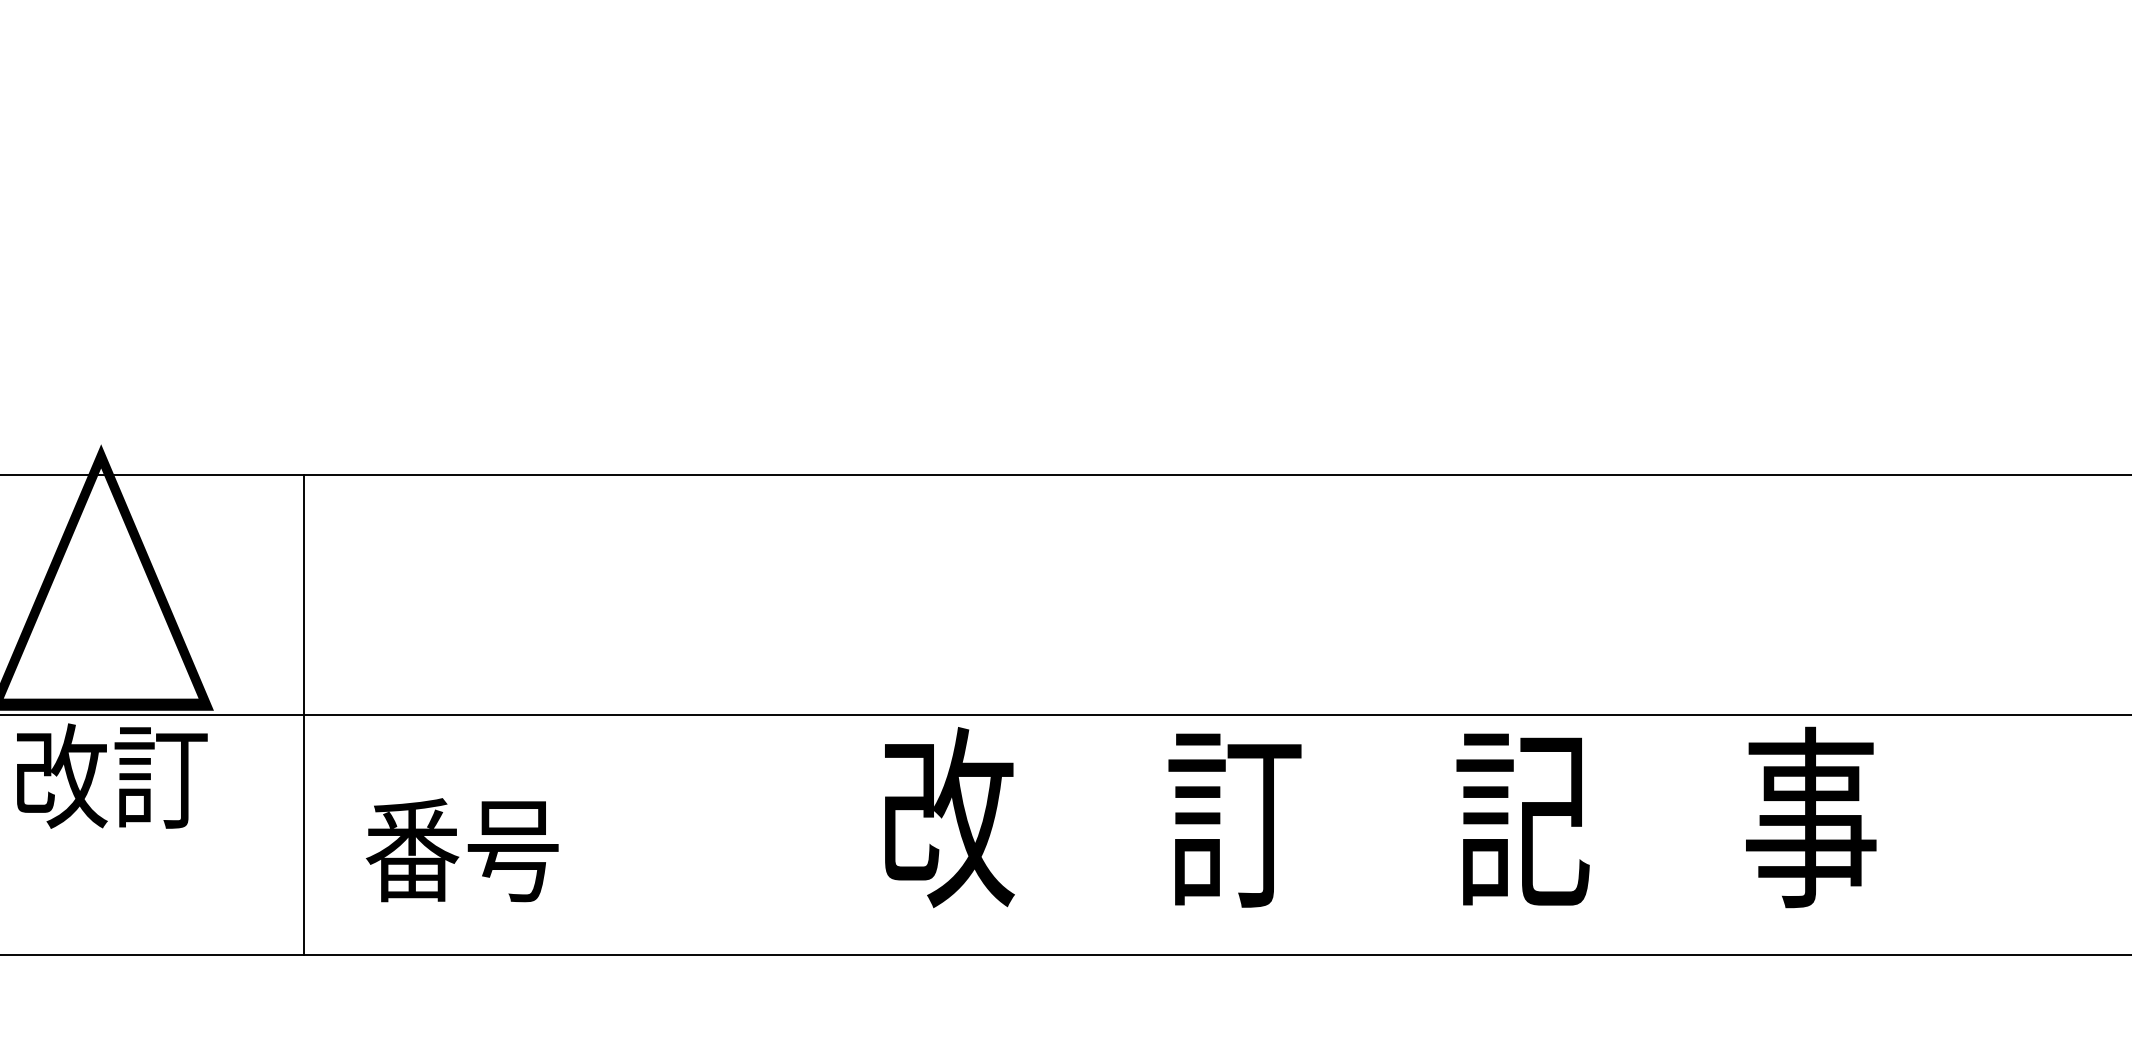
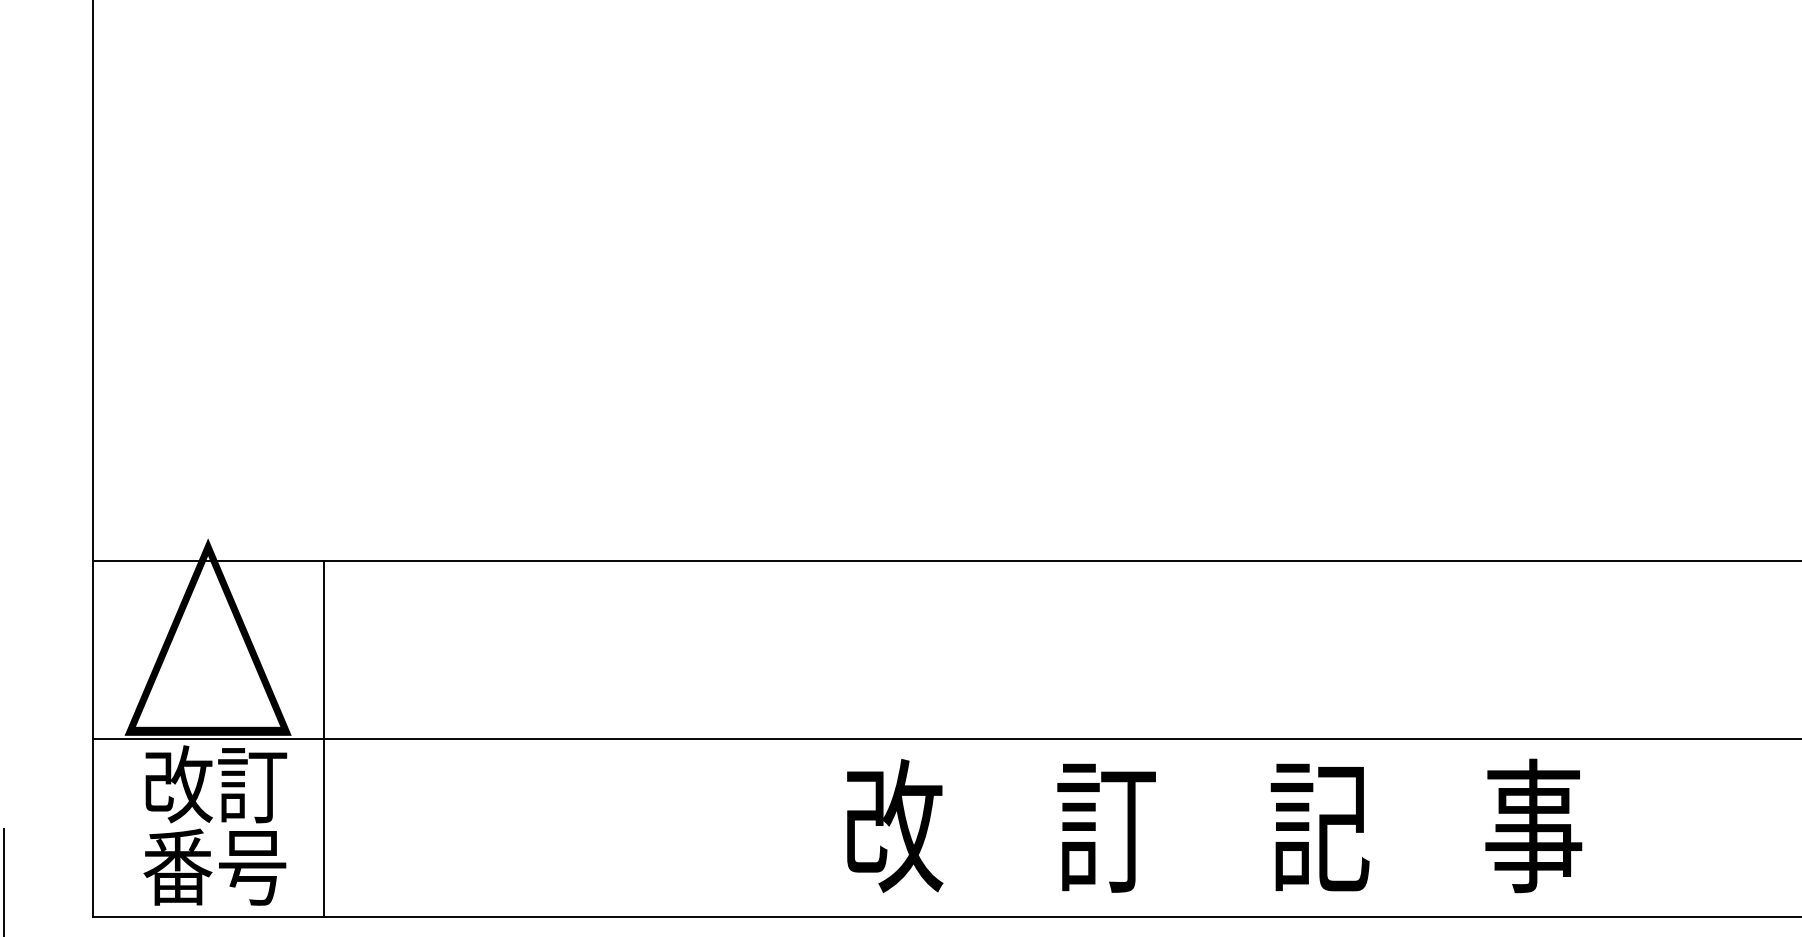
line: (304, 714) -> (323, 738), moved
text: (1380, 816) -> (1214, 825), moved
text: (461, 849) -> (214, 866), moved

